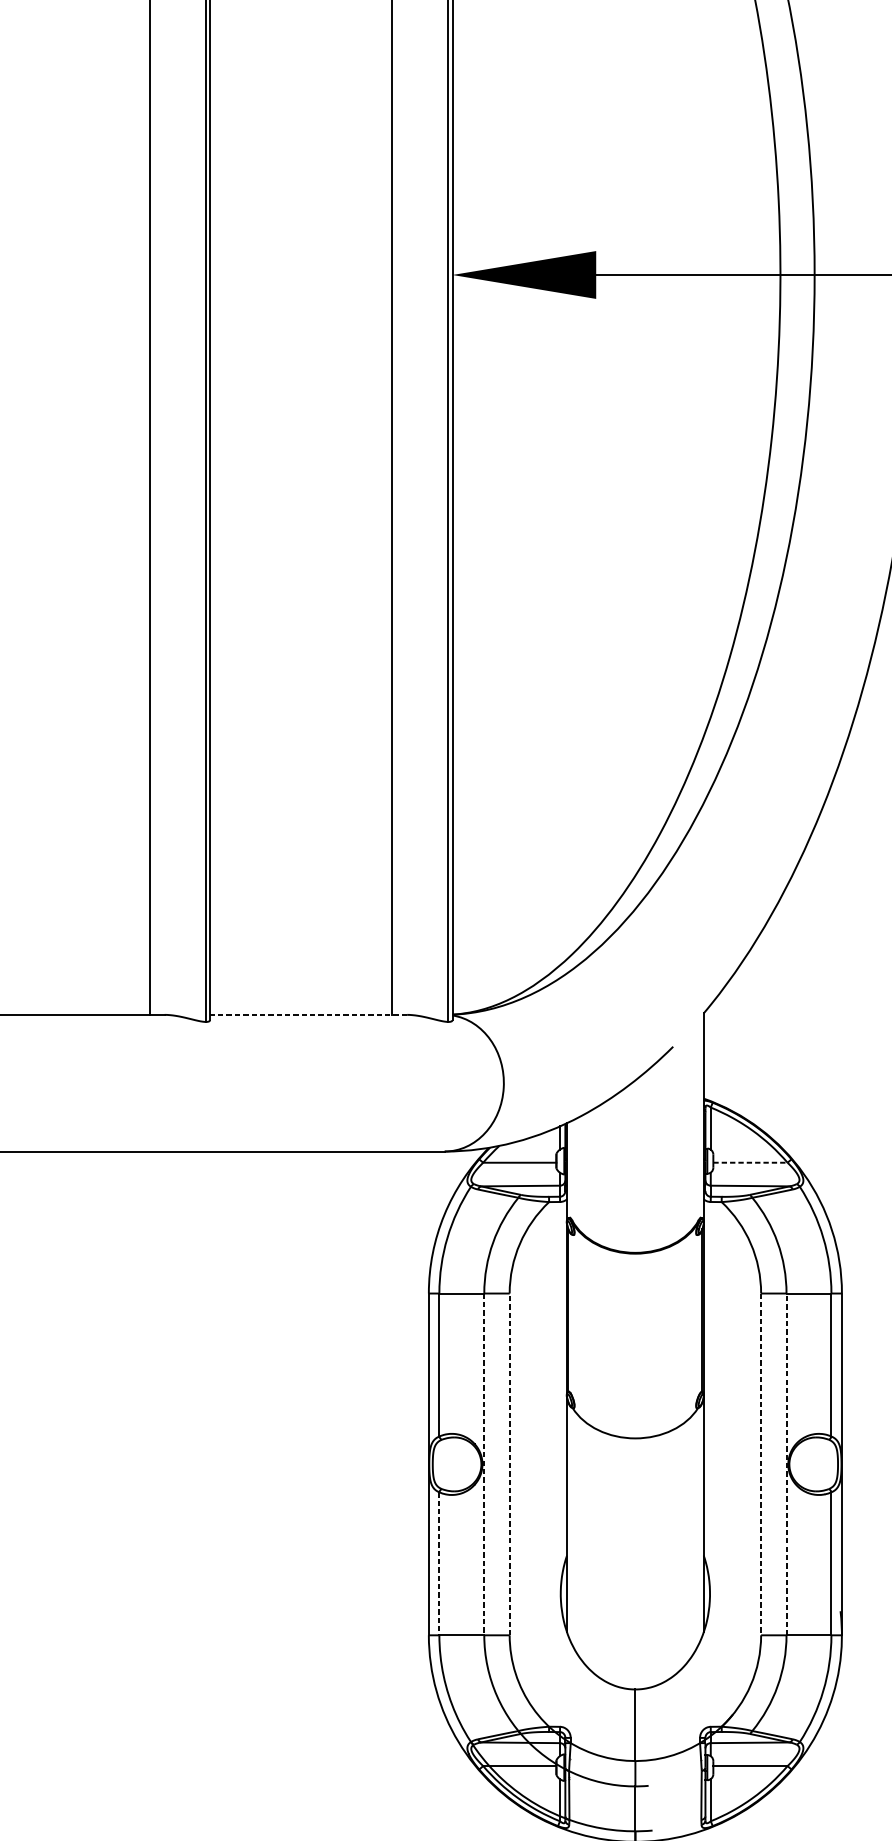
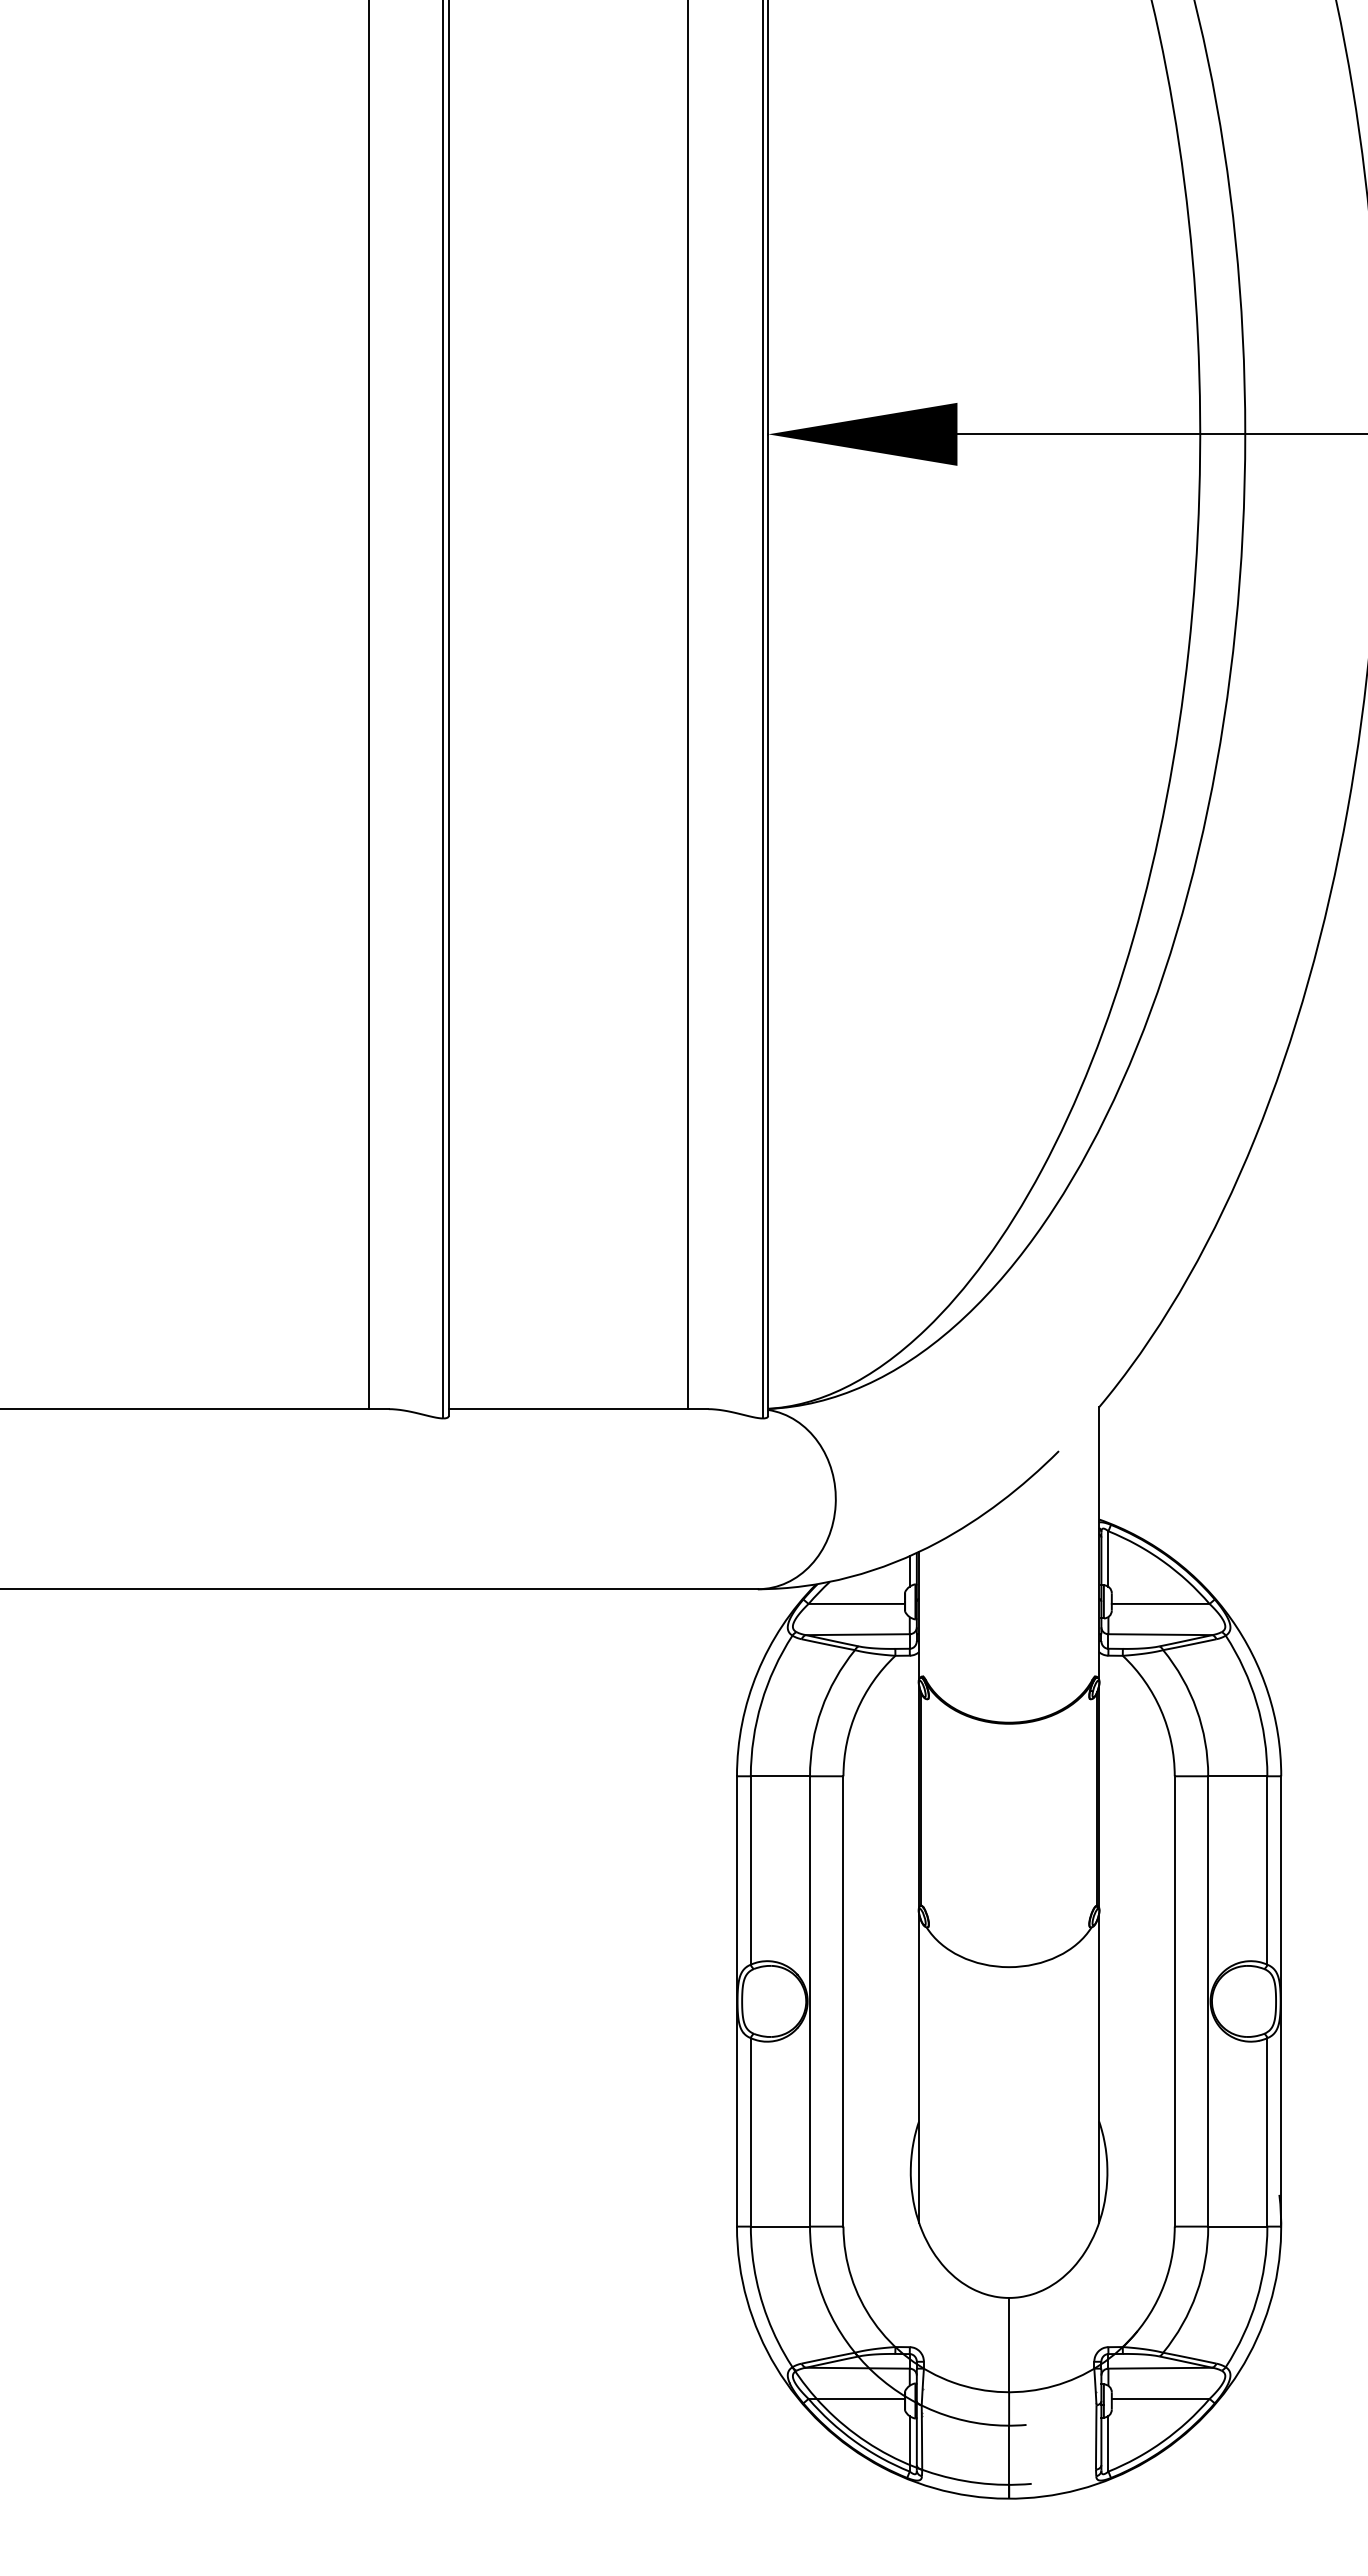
line: (308, 1015) -> (578, 1409), dashed -> solid
line: (750, 1162) -> (1160, 1603), dashed -> solid
line: (509, 1463) -> (843, 2000), dashed -> solid
line: (786, 1463) -> (1208, 2000), dashed -> solid
line: (484, 1464) -> (810, 2001), dashed -> solid
line: (760, 1464) -> (1174, 2001), dashed -> solid
line: (439, 1563) -> (750, 2132), dashed -> solid

